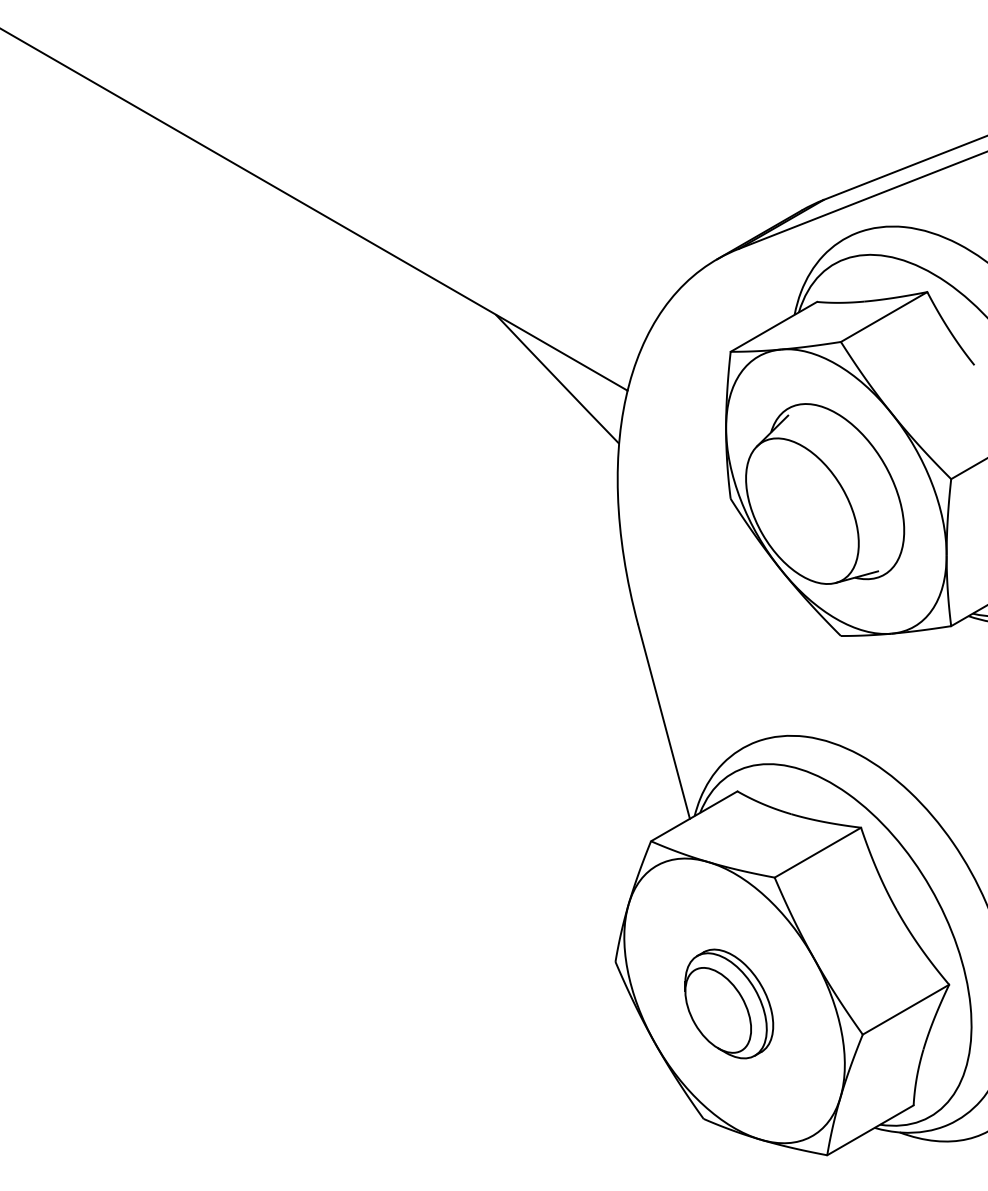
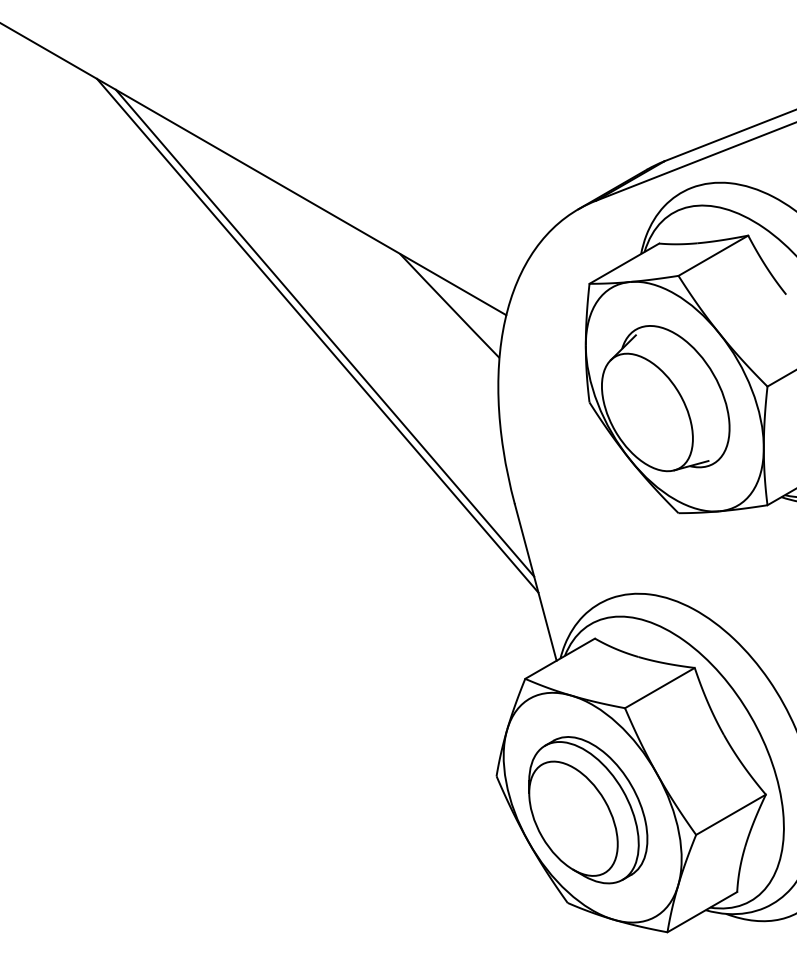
line: (402, 412) -> (324, 332), added
line: (393, 415) -> (317, 335), added
part: (729, 1003) -> (588, 809), size x1.67

